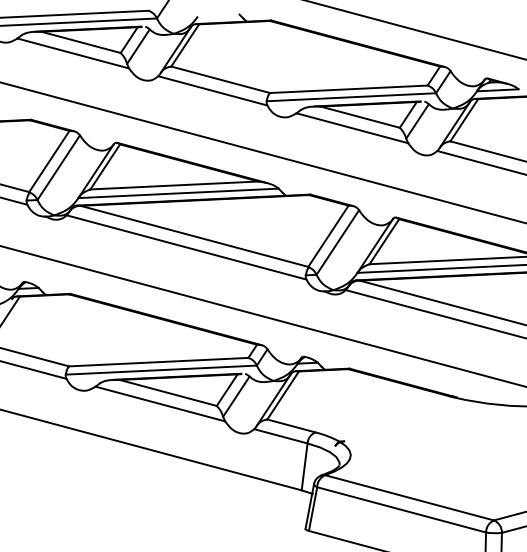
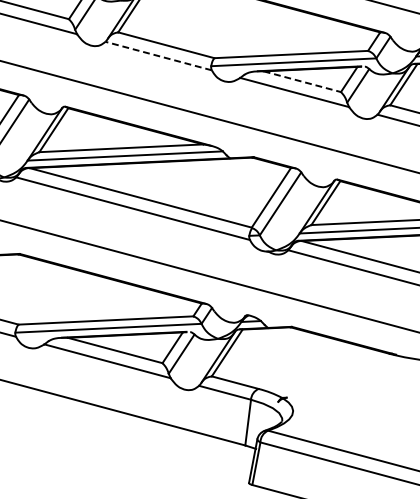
line: (212, 90) -> (158, 55), solid -> dashed
line: (360, 117) -> (302, 82), solid -> dashed

